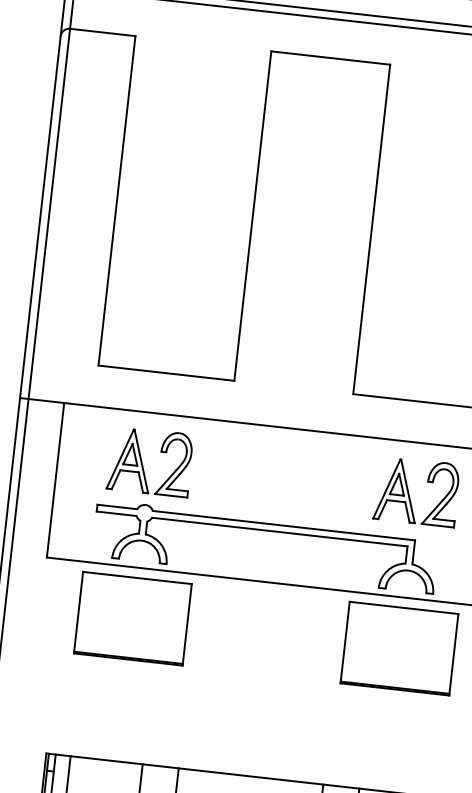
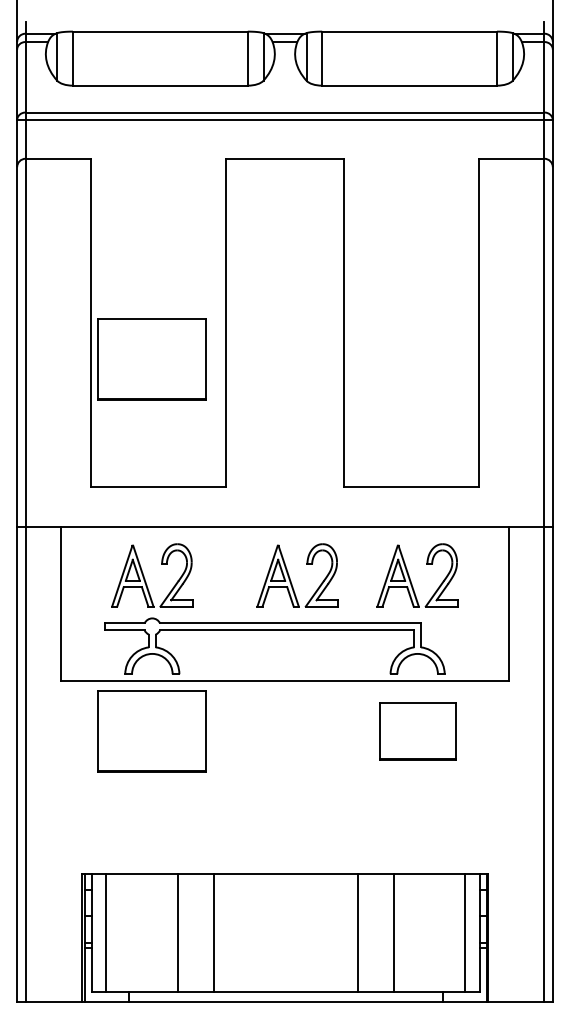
part: (173, 244) -> (151, 359), added
part: (289, 479) -> (290, 577), added
part: (399, 648) -> (417, 731), size x0.7

